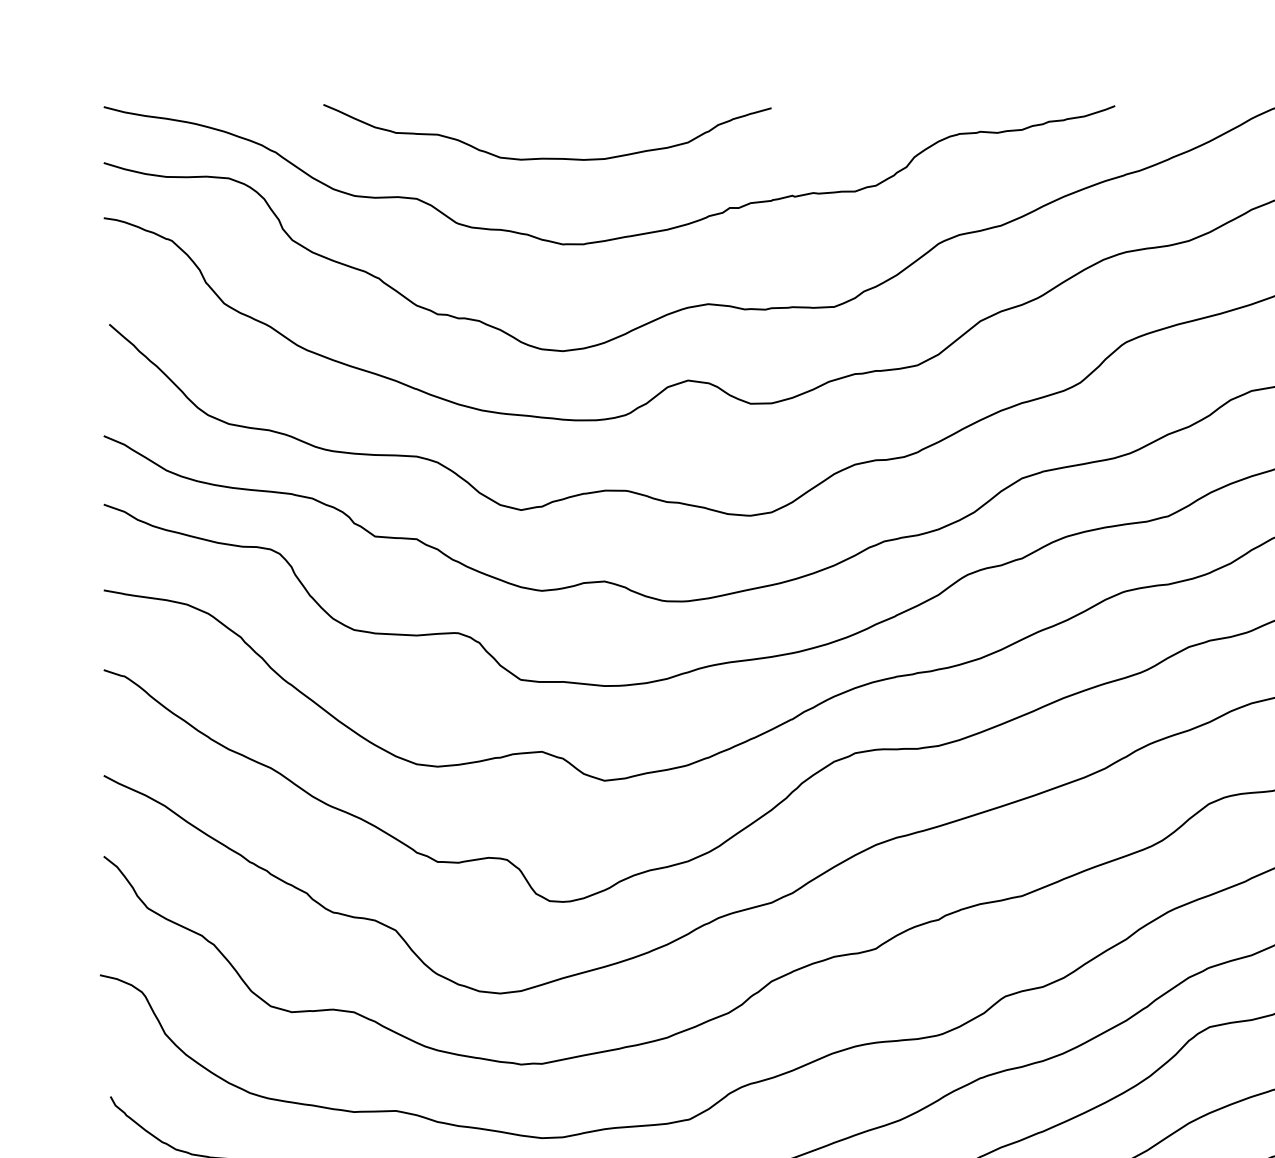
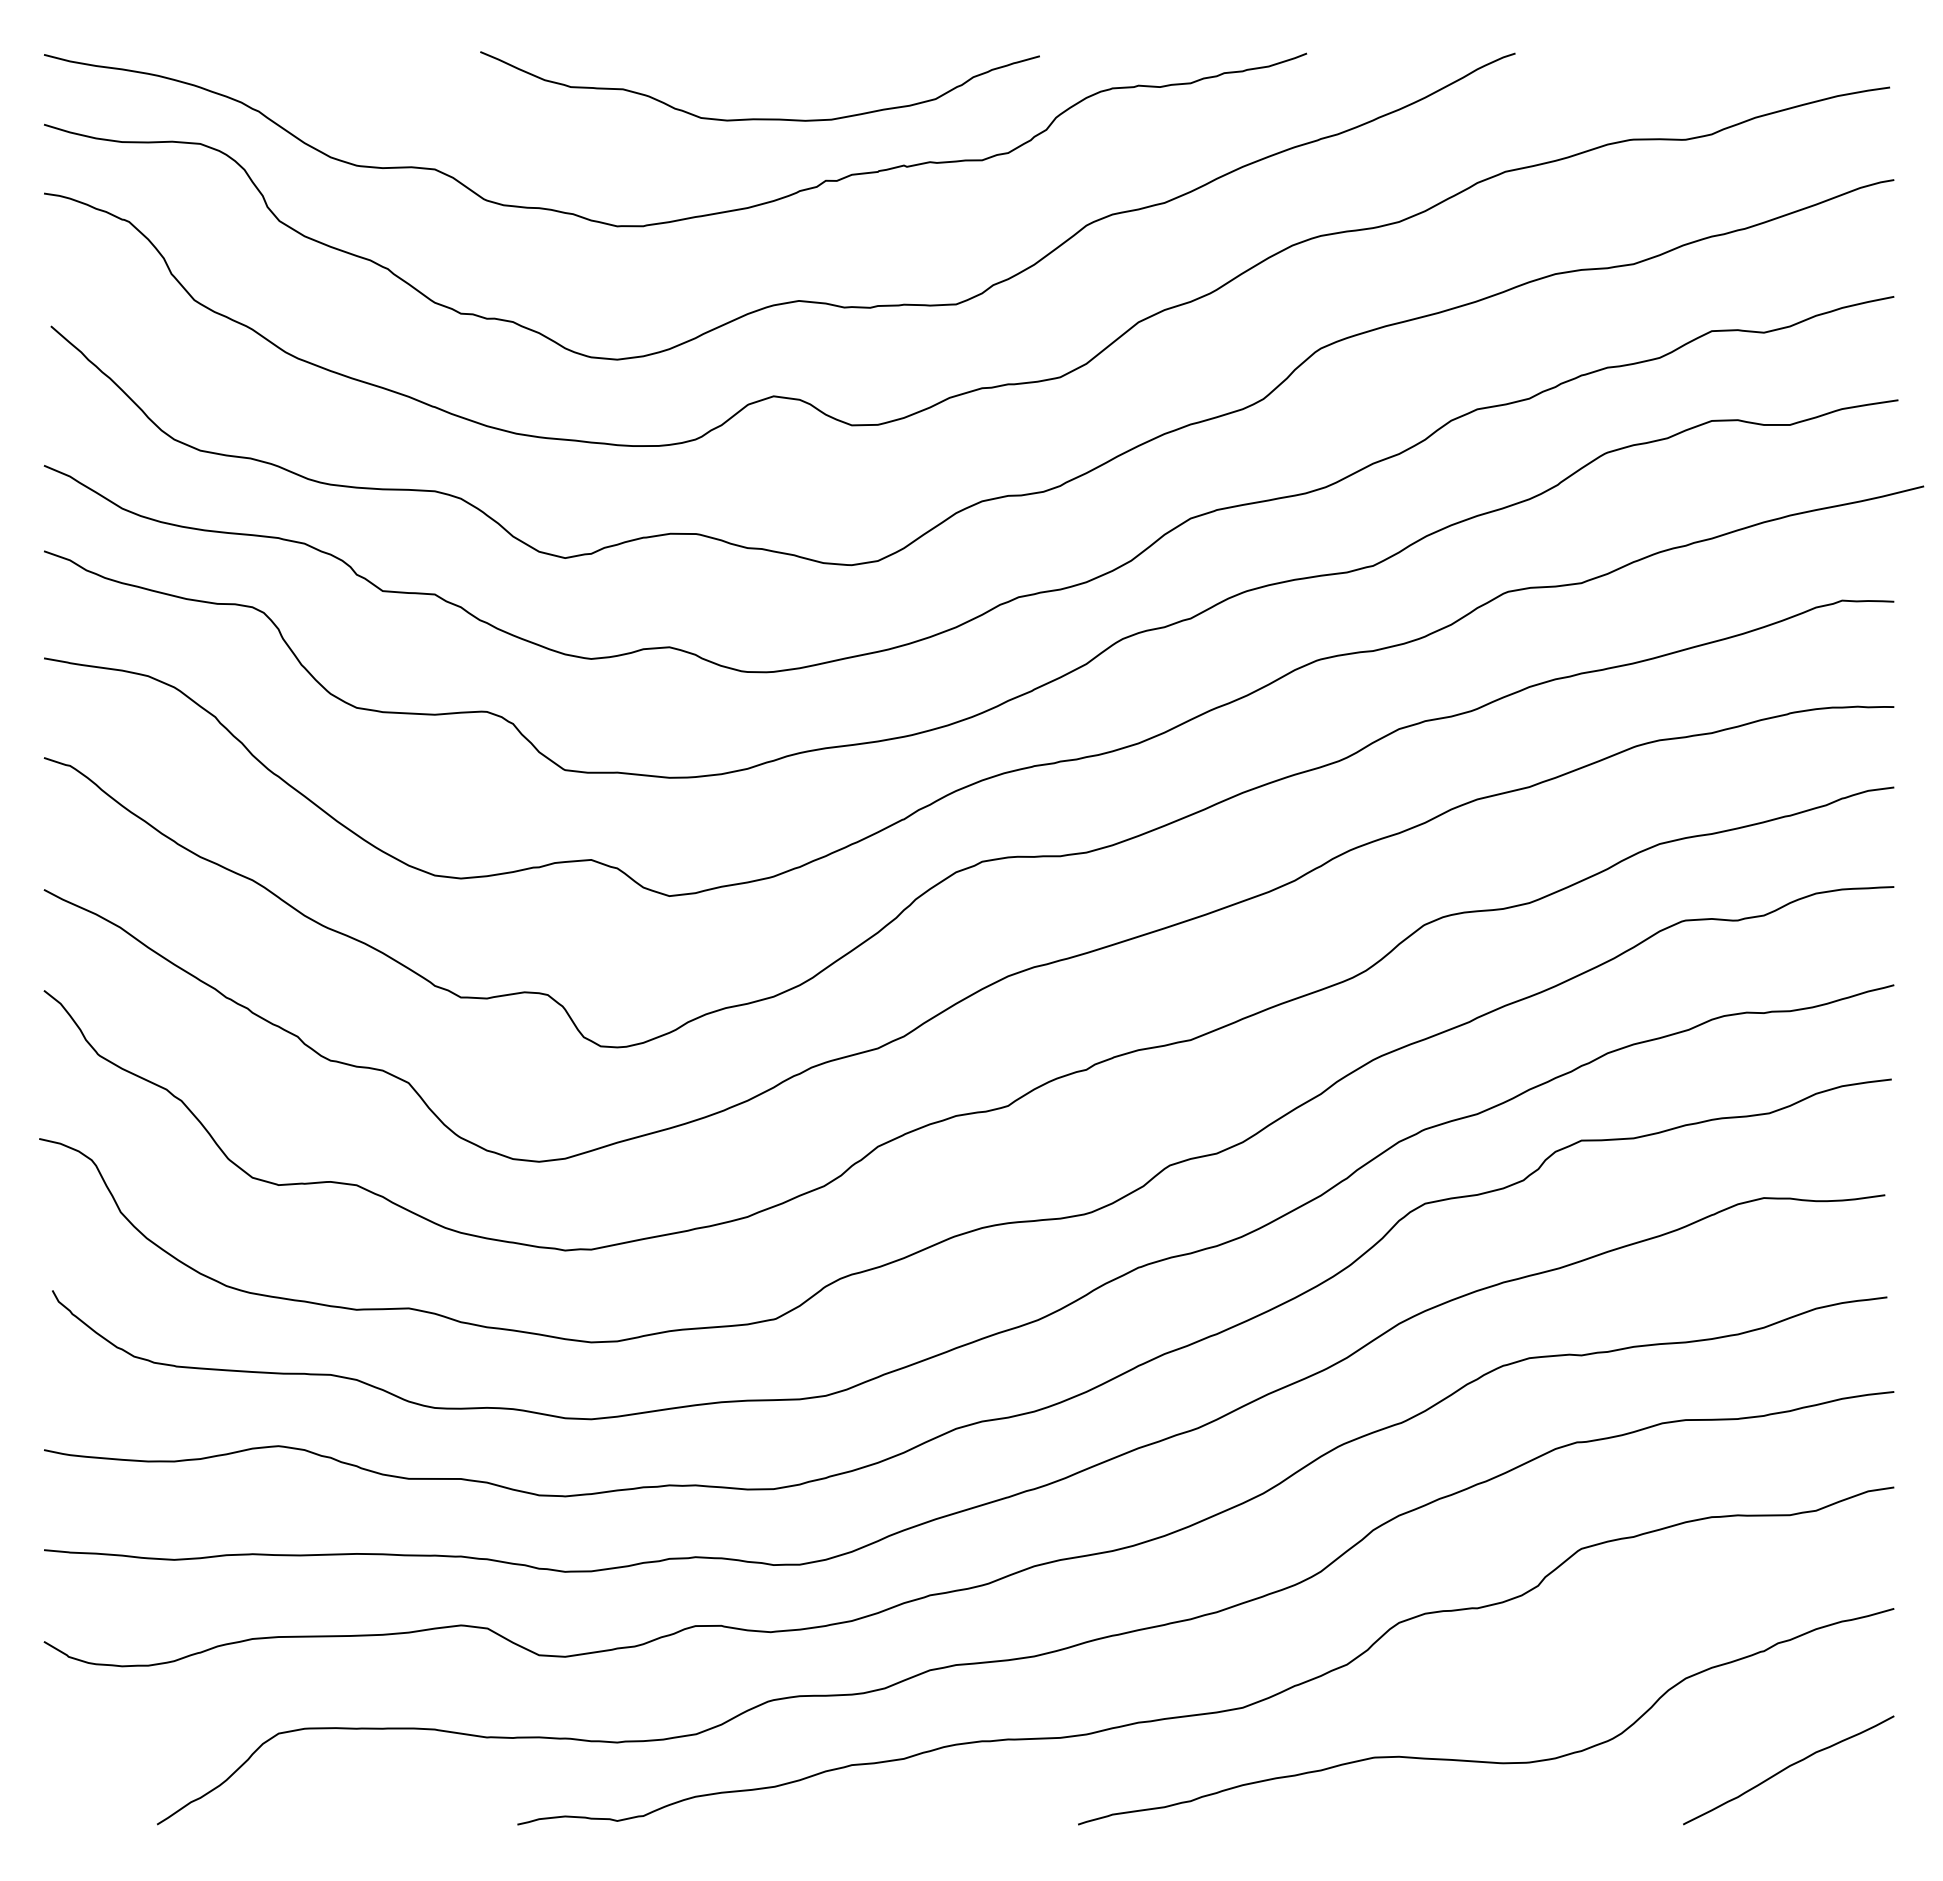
curve: (547, 158) -> (759, 118), moved

